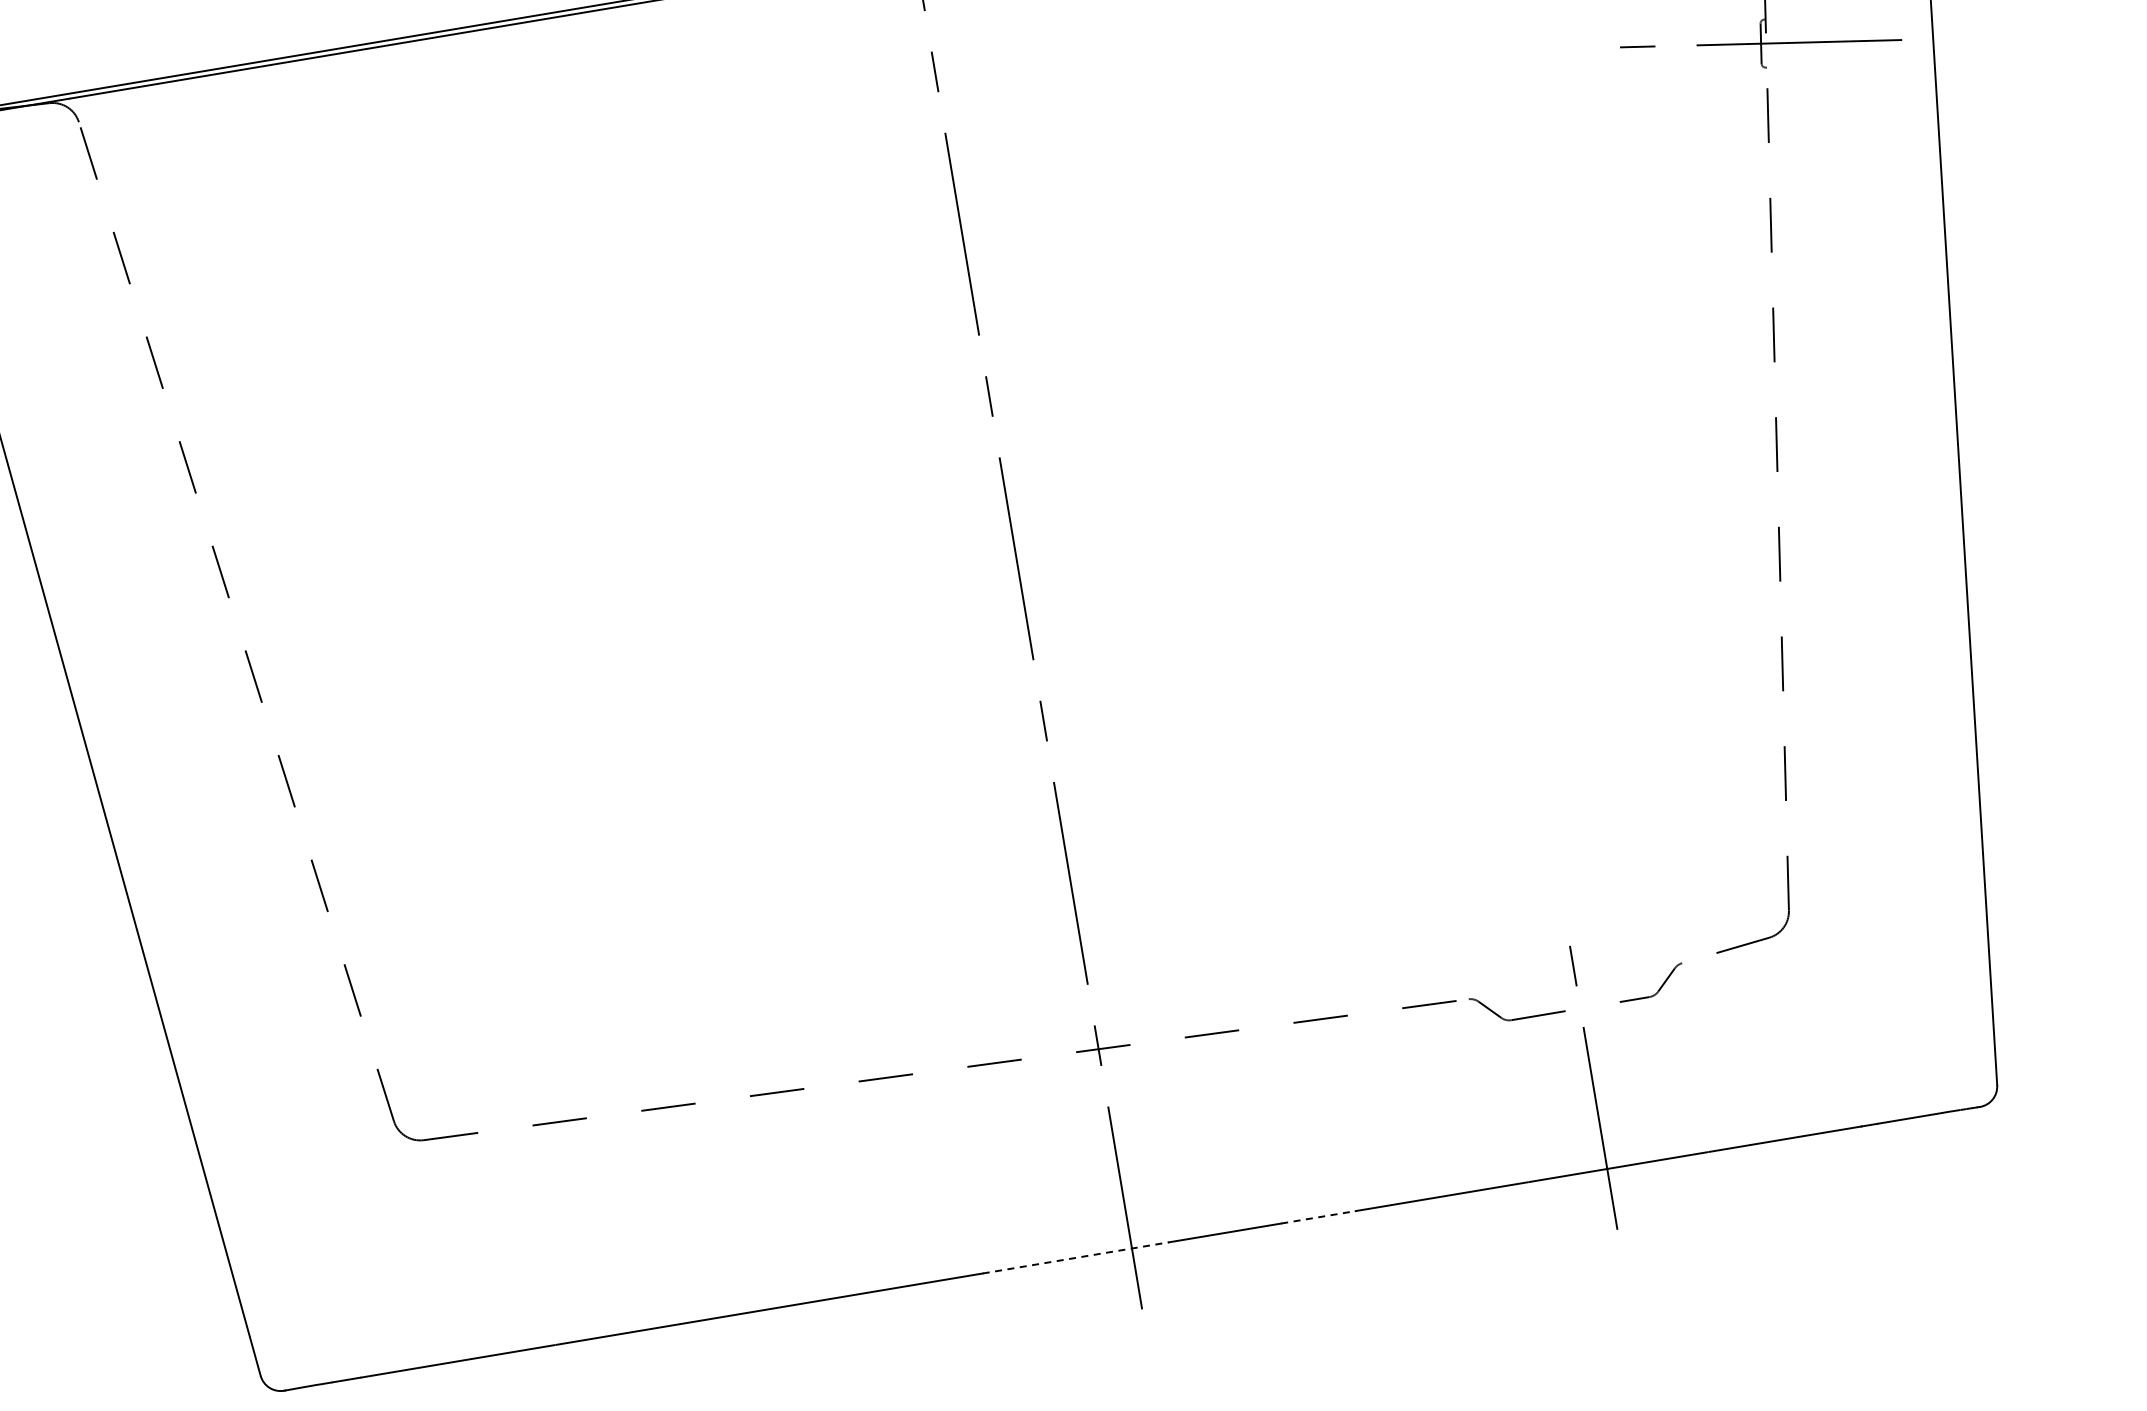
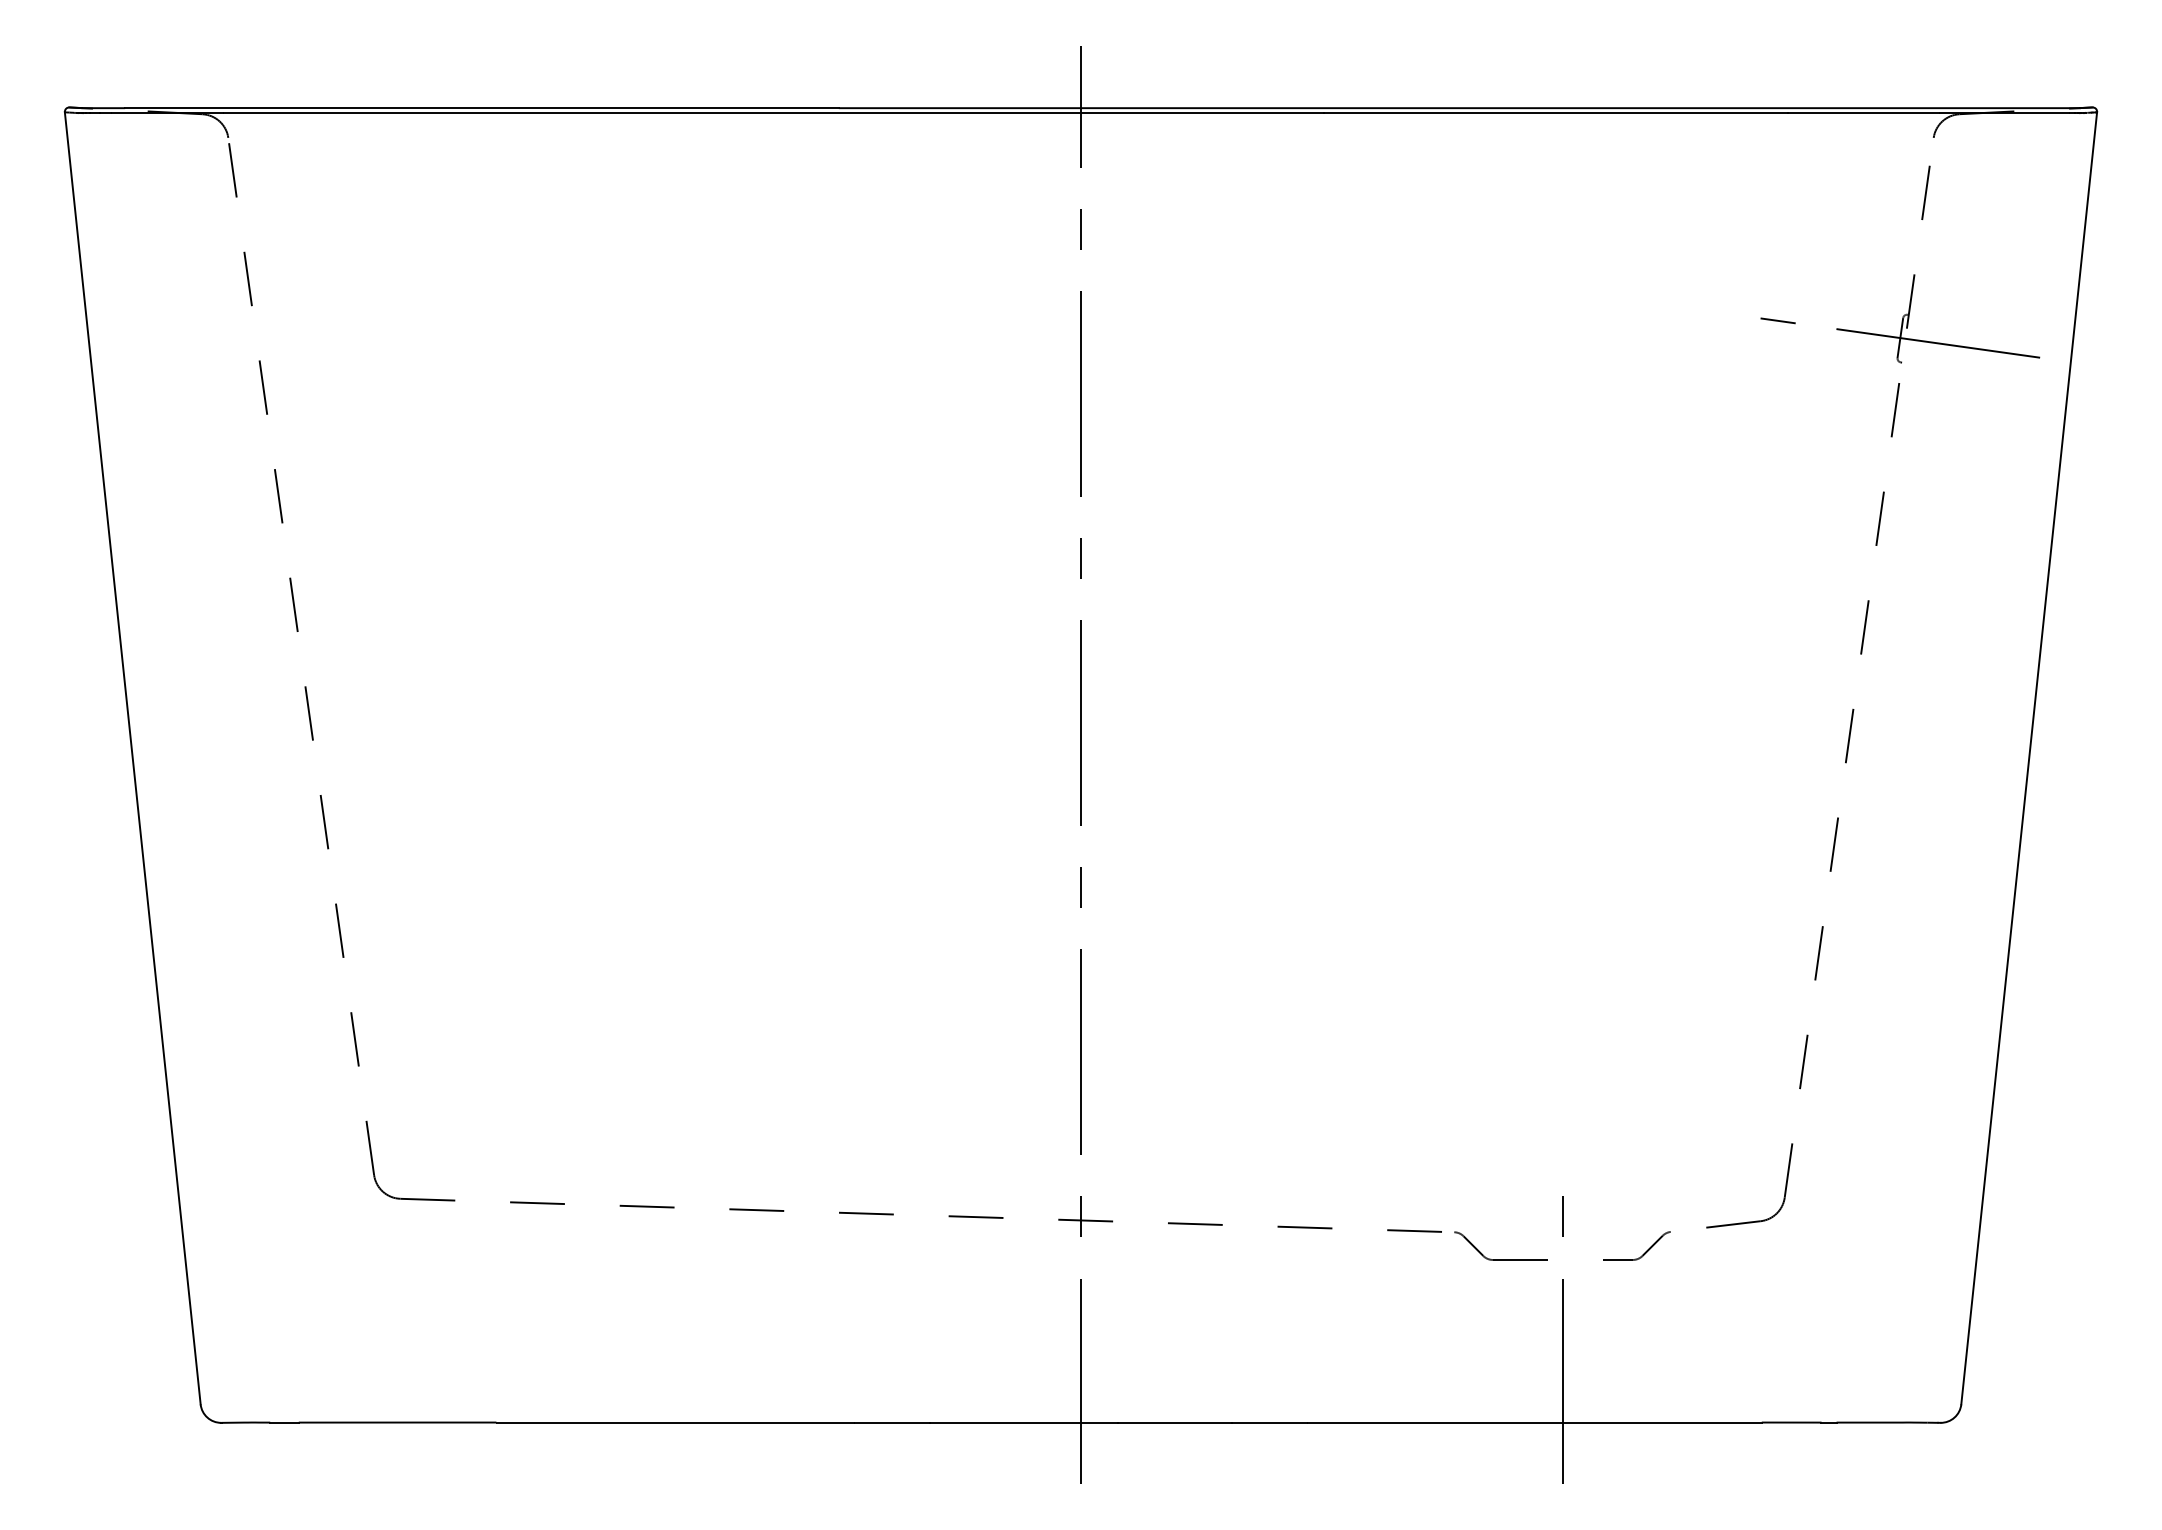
line: (1318, 1217) -> (1270, 1422), dashed -> solid
line: (1076, 1257) -> (1024, 1422), dashed -> solid

